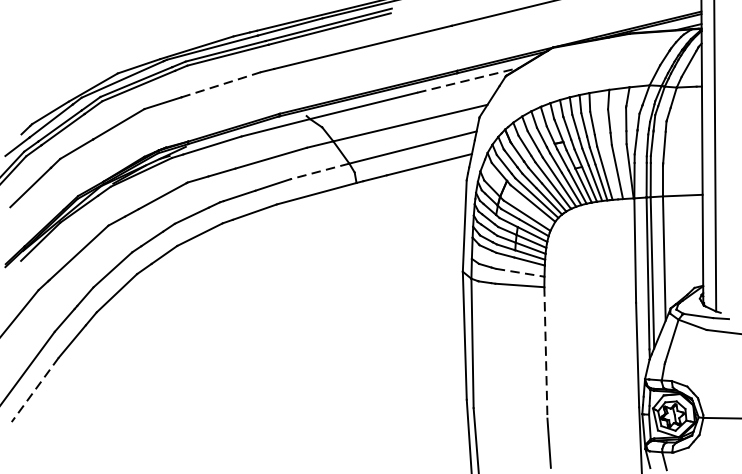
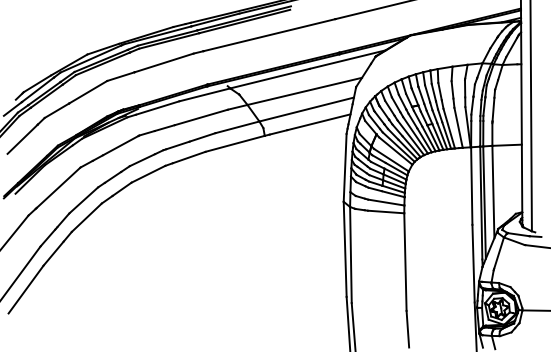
line: (467, 80) -> (347, 59), dashed -> solid
line: (221, 84) -> (164, 62), dashed -> solid
line: (319, 171) -> (237, 127), dashed -> solid
line: (520, 272) -> (386, 202), dashed -> solid
line: (546, 353) -> (405, 262), dashed -> solid
line: (35, 389) -> (26, 289), dashed -> solid

